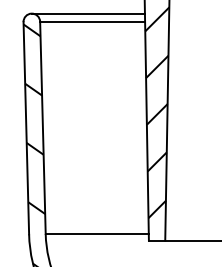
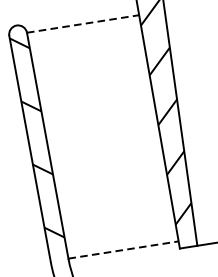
line: (87, 13) -> (76, 16), removed
line: (93, 21) -> (83, 23), solid -> dashed
line: (97, 233) -> (123, 249), solid -> dashed

